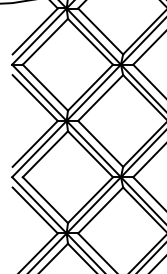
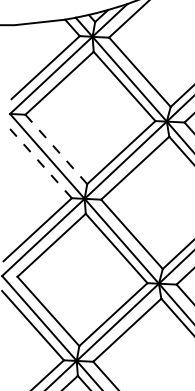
line: (45, 88) -> (56, 150), solid -> dashed
line: (34, 97) -> (39, 162), solid -> dashed

